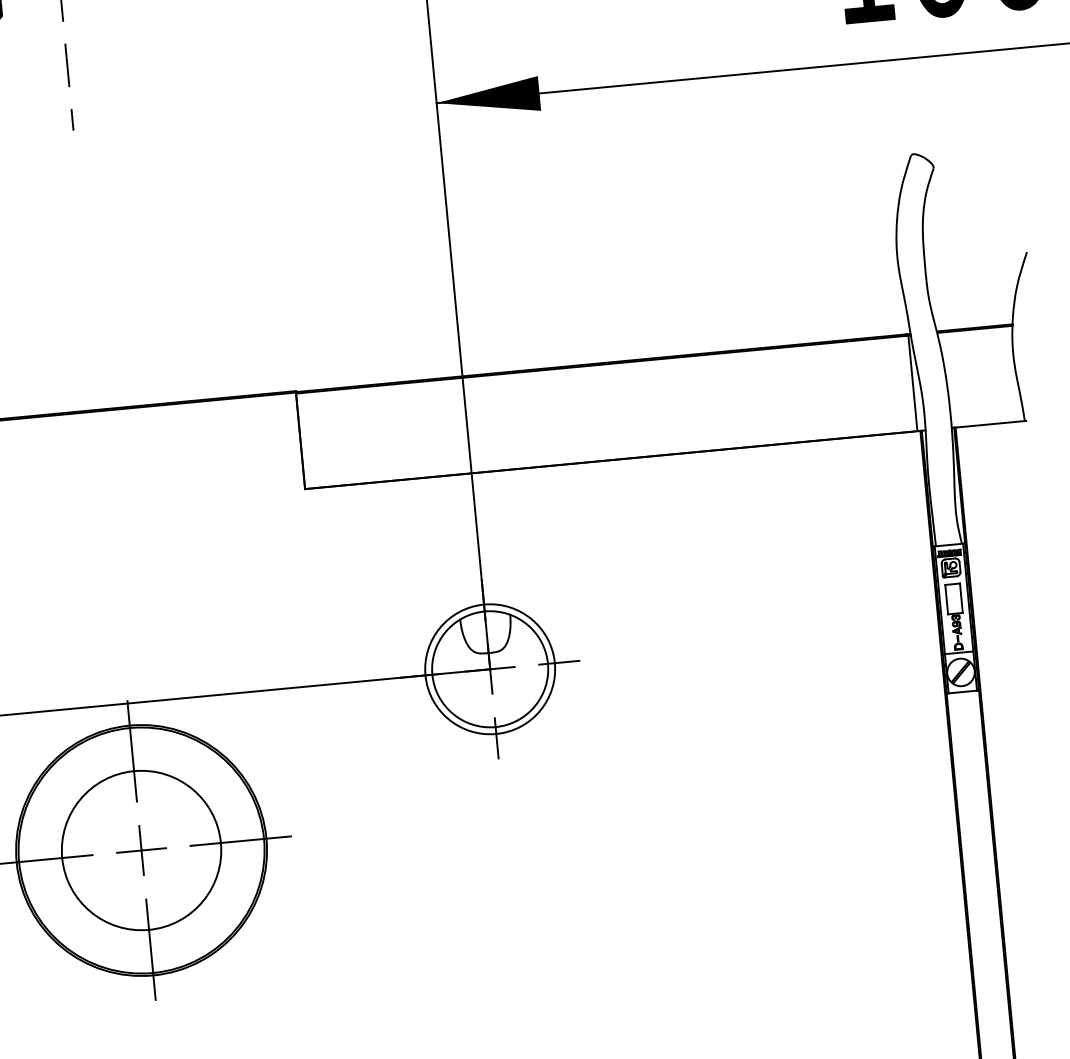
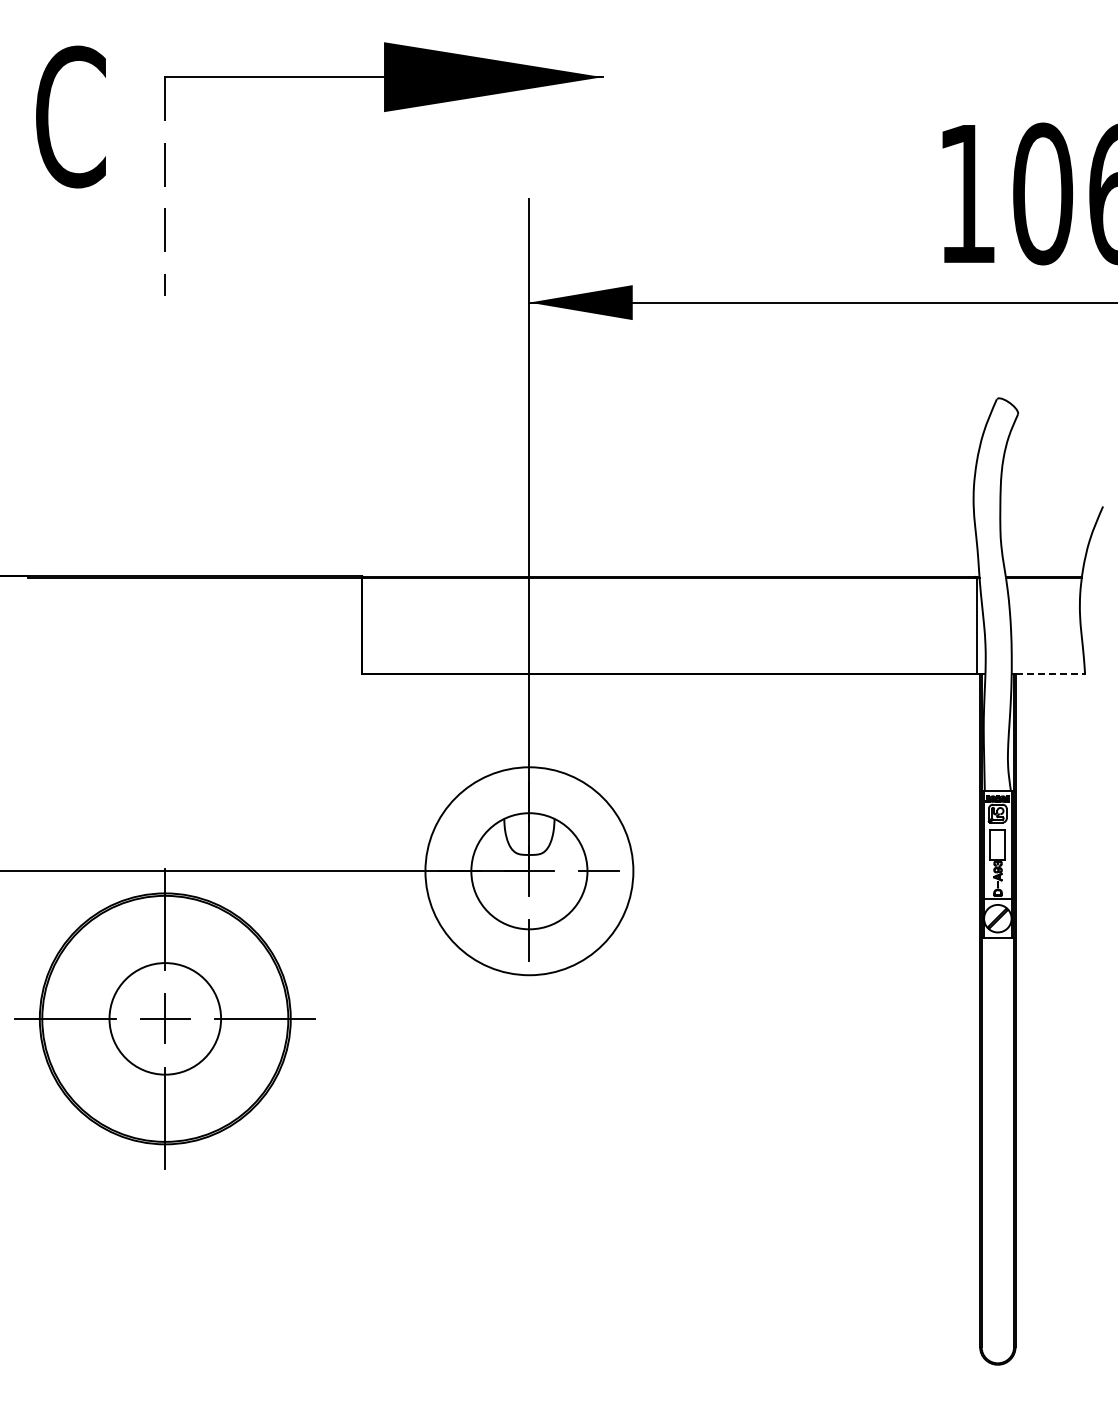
line: (991, 424) -> (1051, 674), solid -> dashed
circle: (490, 669) -> (529, 871), size x1.6
circle: (141, 850) -> (165, 1018), size x0.7

